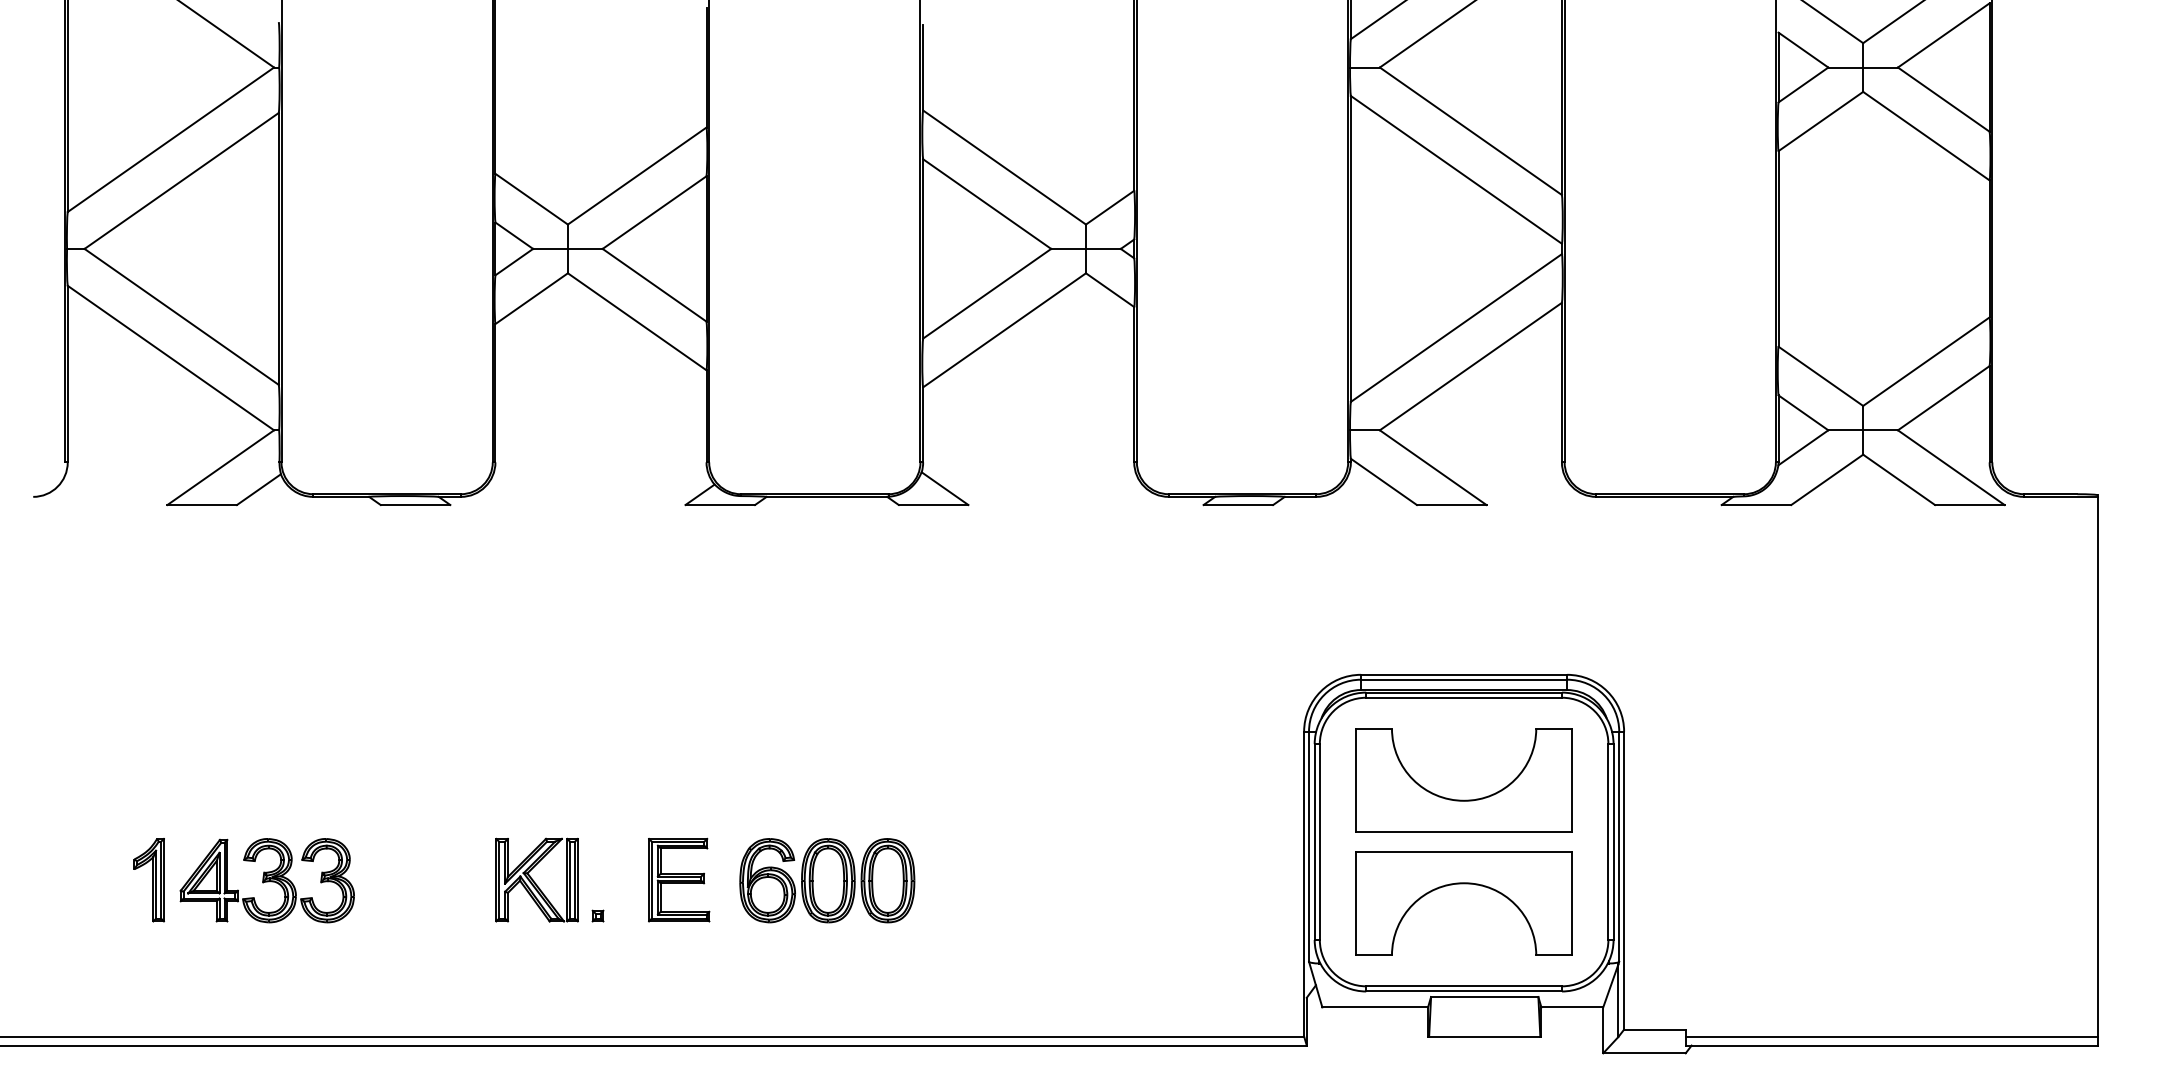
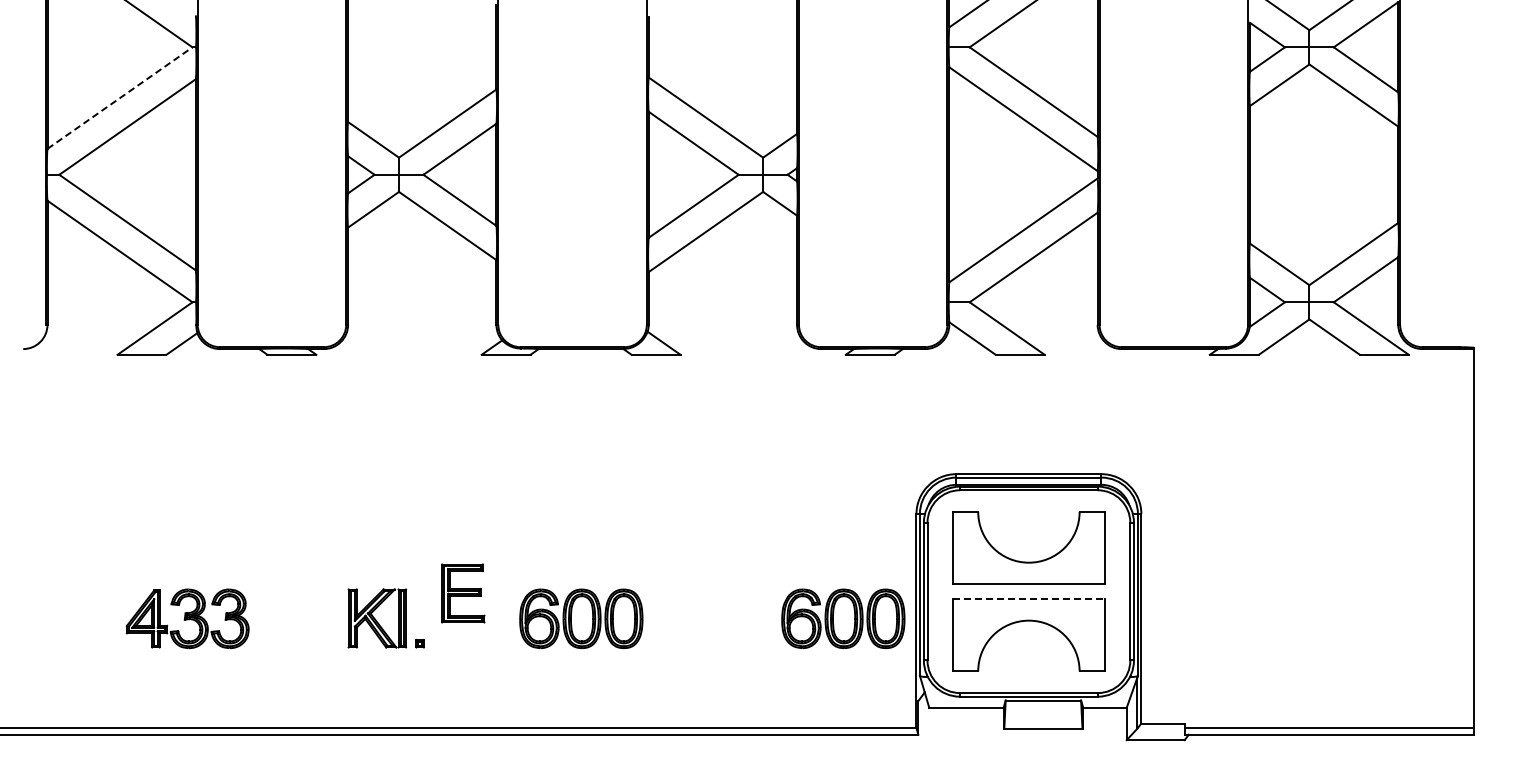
line: (171, 140) -> (120, 98), solid -> dashed
line: (1464, 851) -> (1029, 598), solid -> dashed
part: (148, 880) -> (104, 618), removed
part: (679, 880) -> (463, 593), moved
part: (1200, 880) -> (843, 618), added

